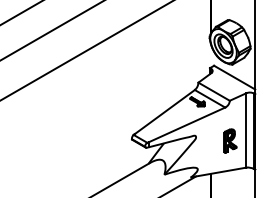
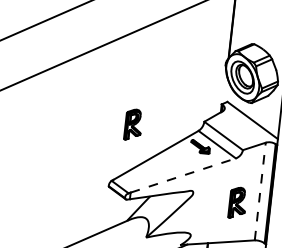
part: (145, 90) -> (133, 124), added
line: (187, 124) -> (183, 175), solid -> dashed
line: (246, 129) -> (260, 190), solid -> dashed

